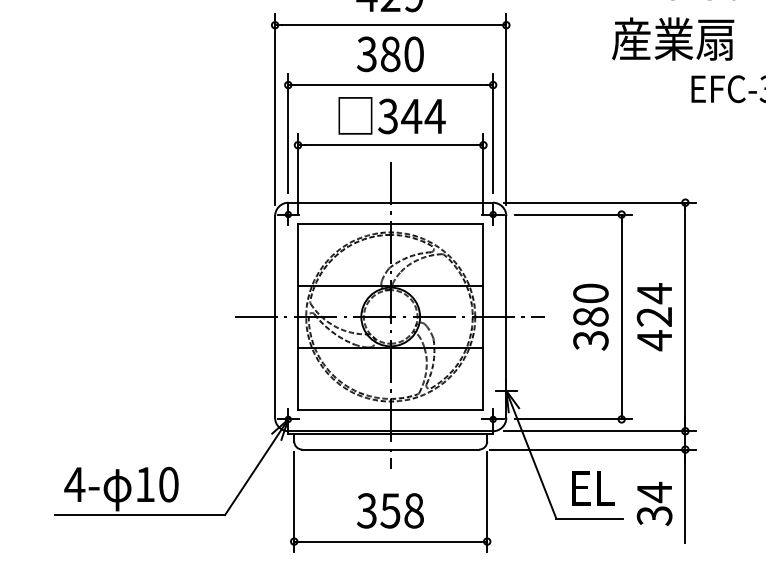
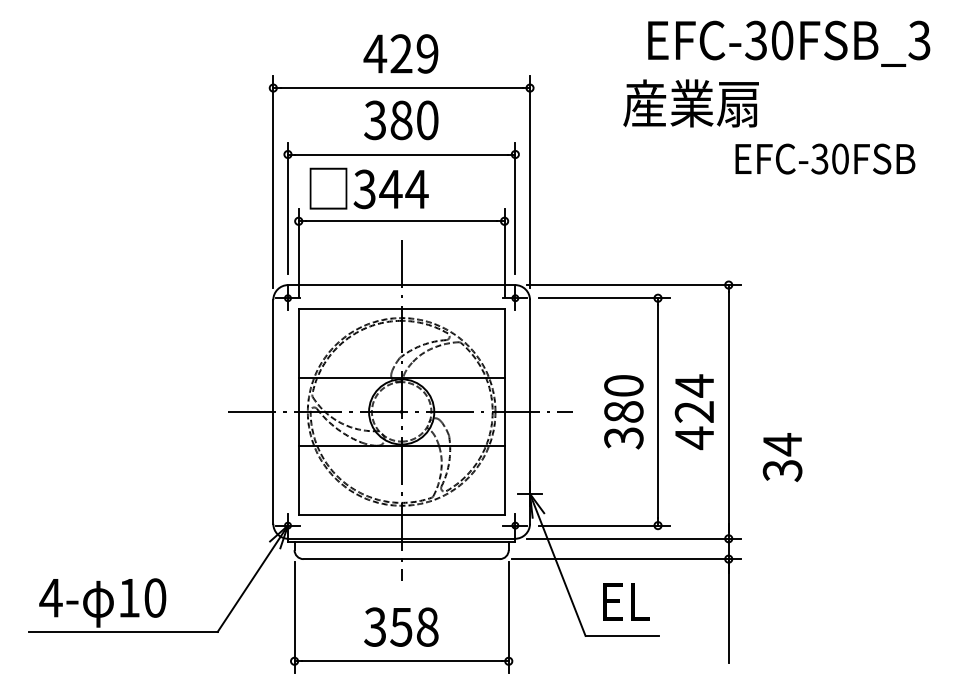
text: (672, 39) -> (690, 103), moved
text: (391, 115) -> (368, 188), moved
text: (654, 503) -> (782, 457), moved

